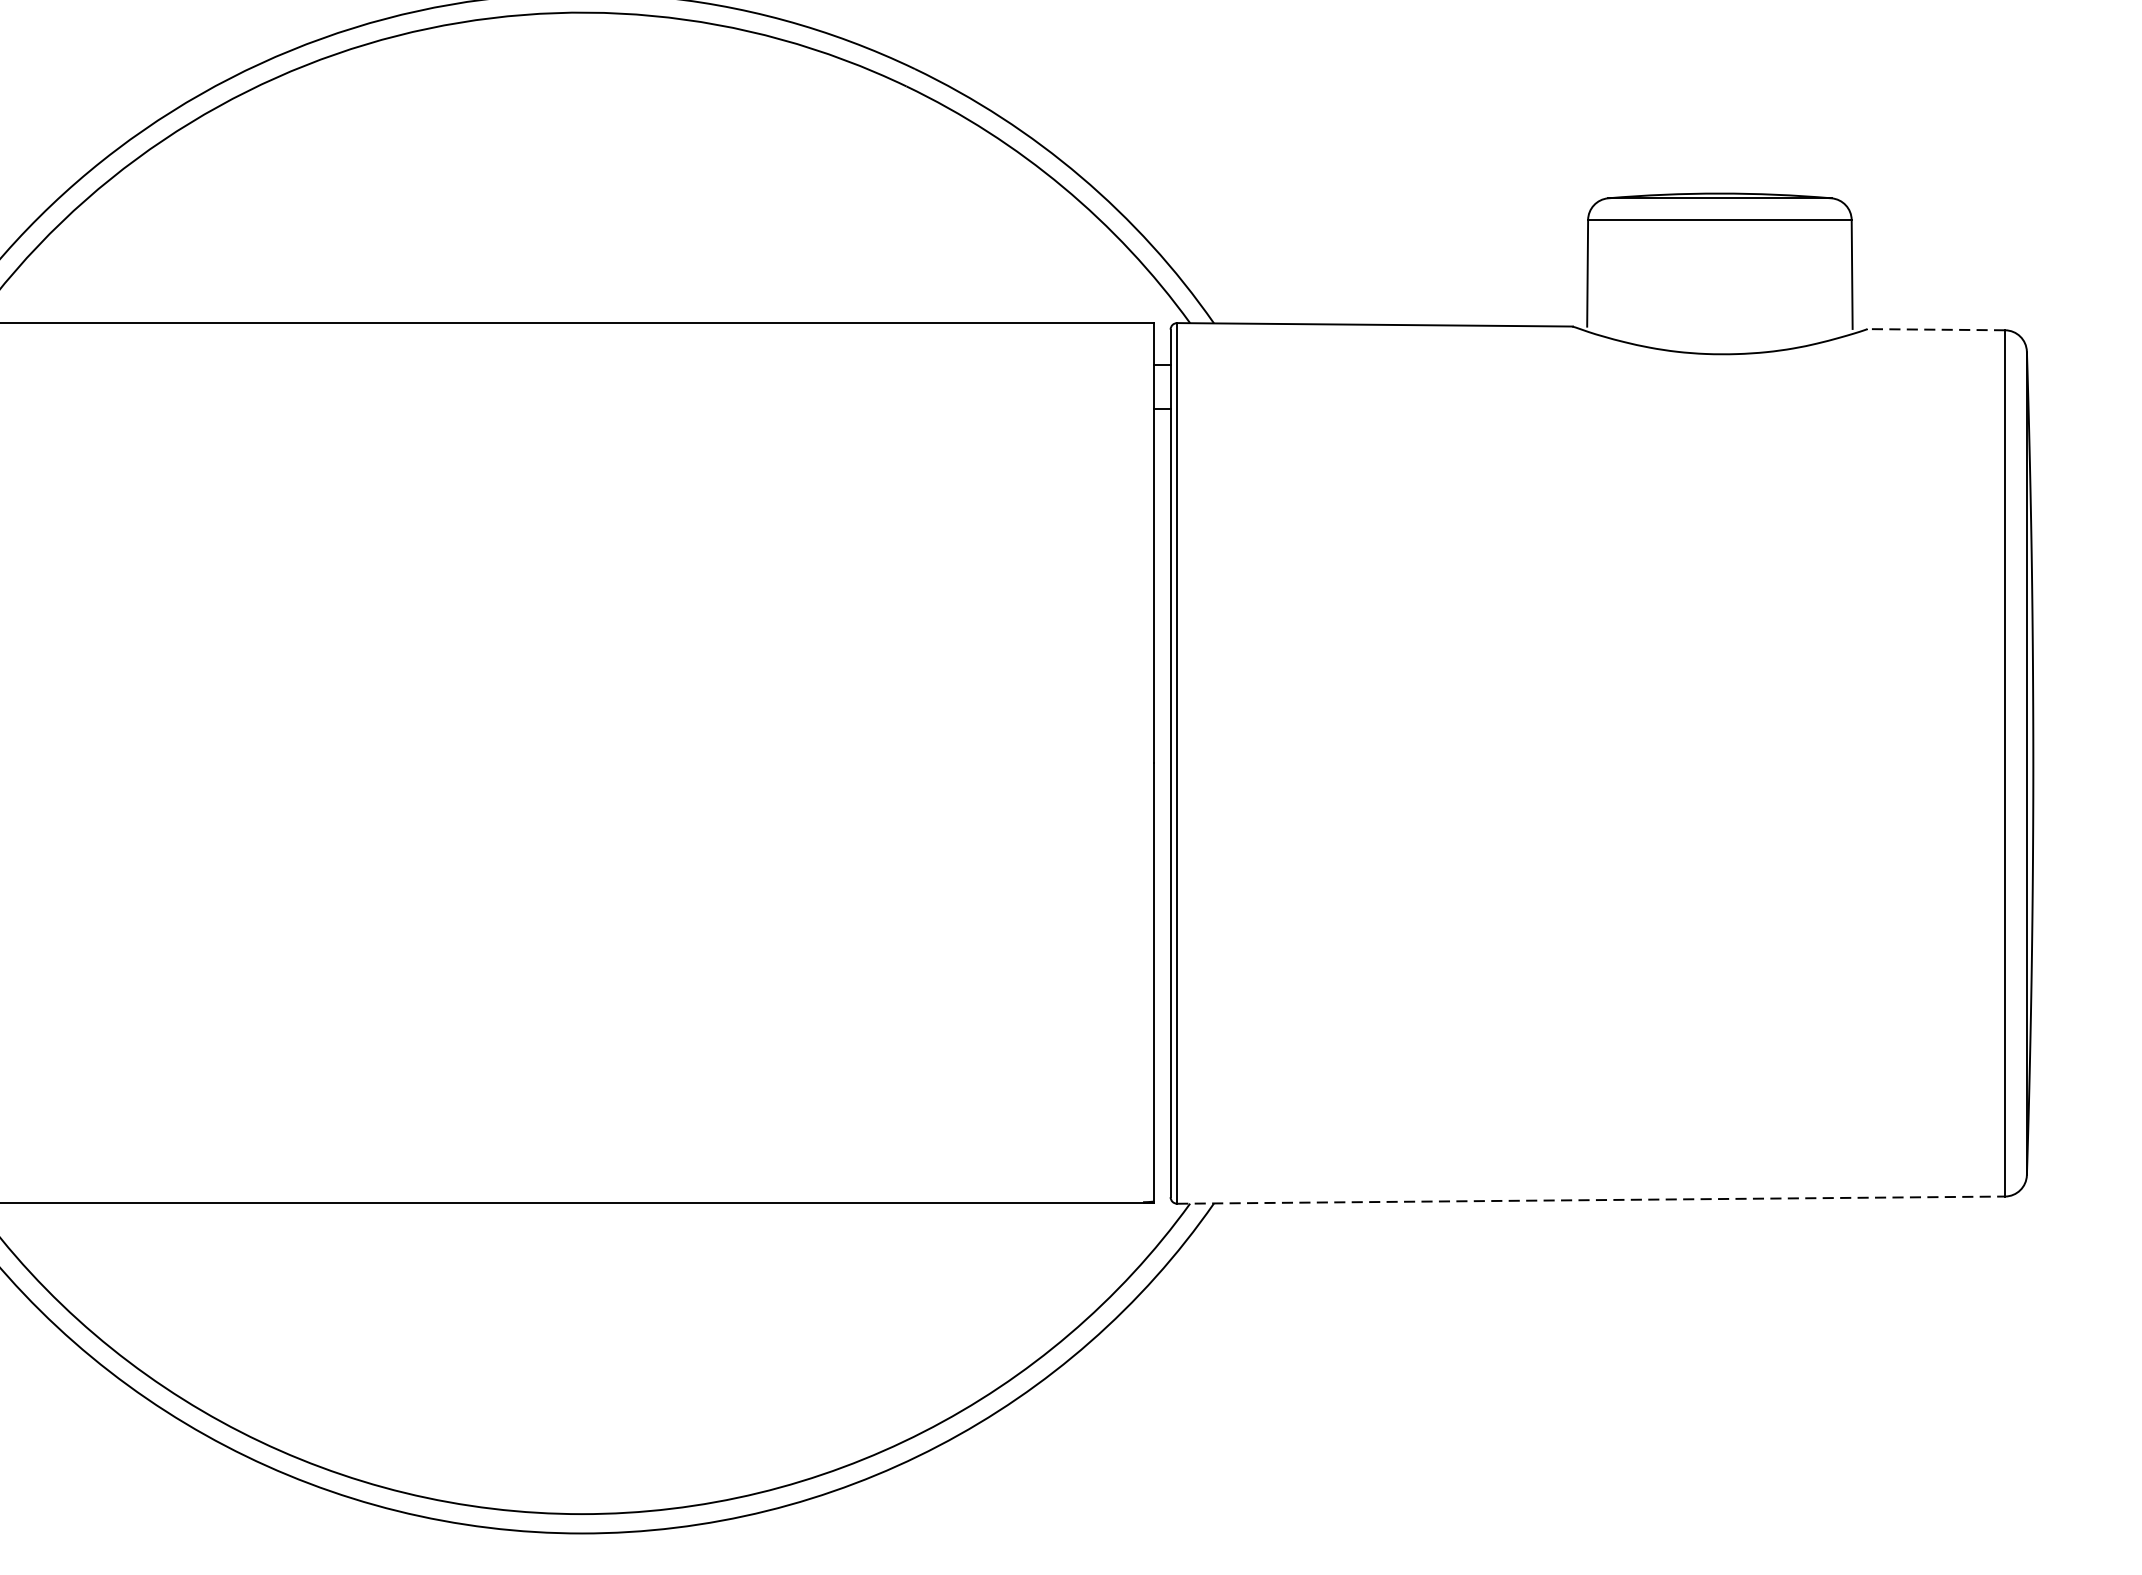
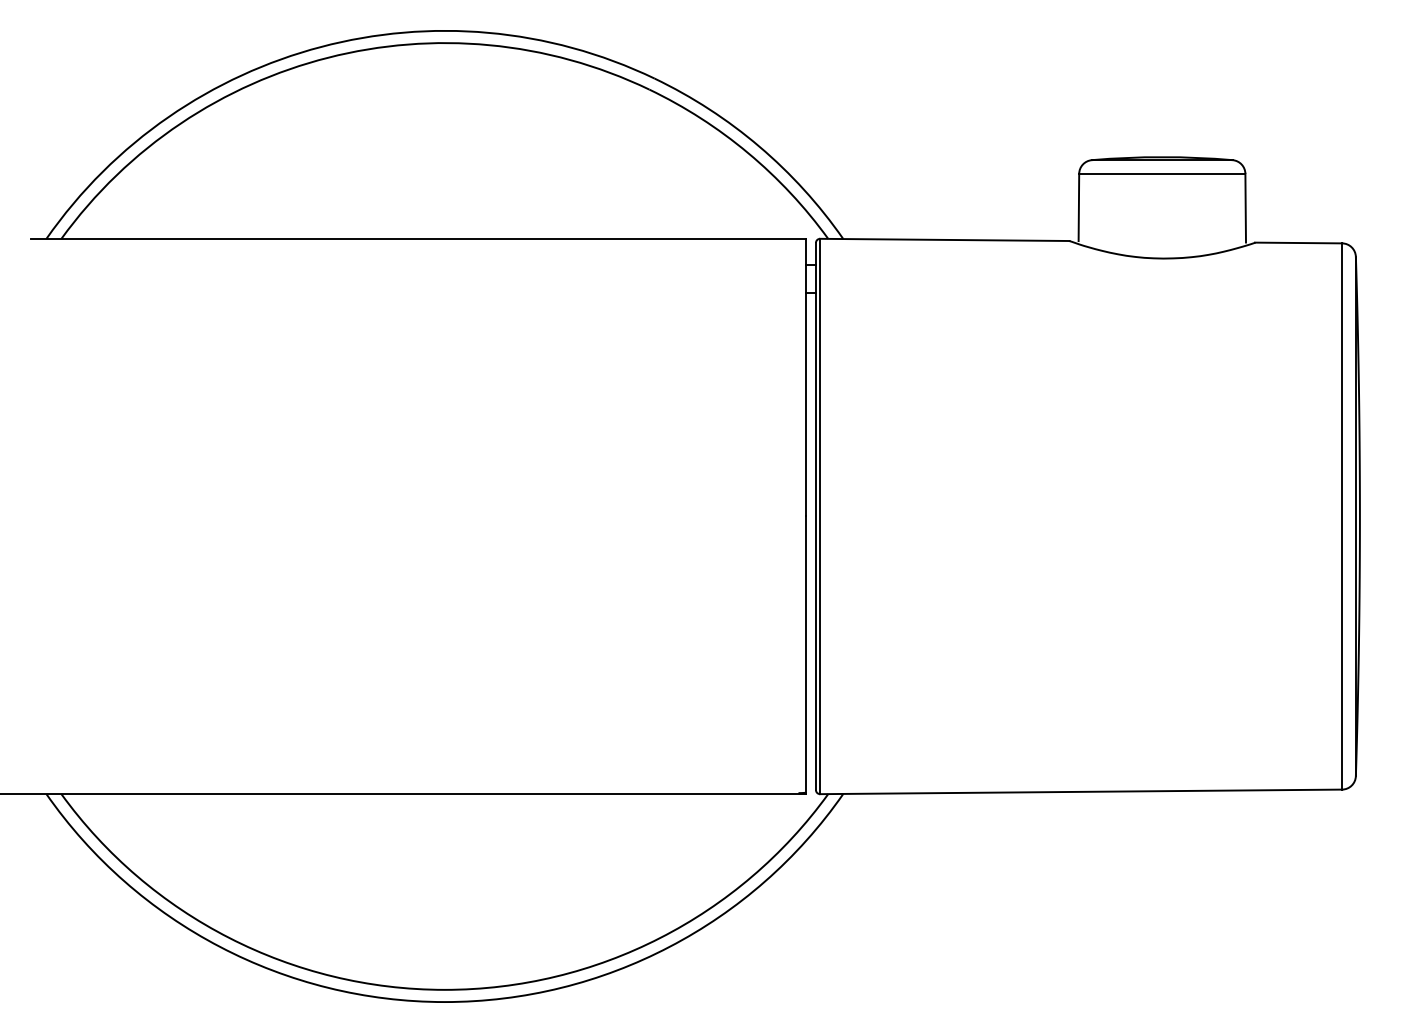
line: (1935, 330) -> (1298, 243), dashed -> solid
line: (1591, 1199) -> (1081, 791), dashed -> solid

